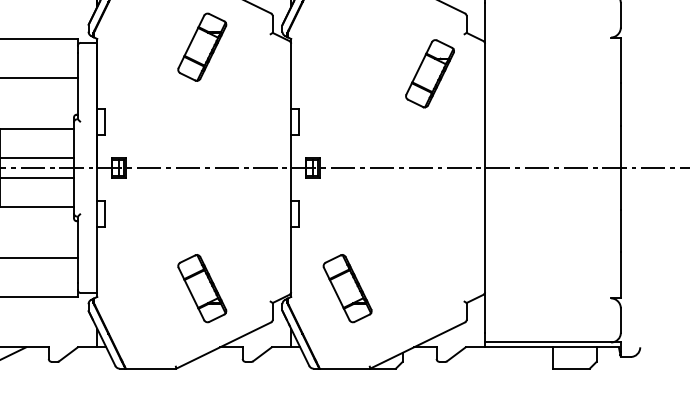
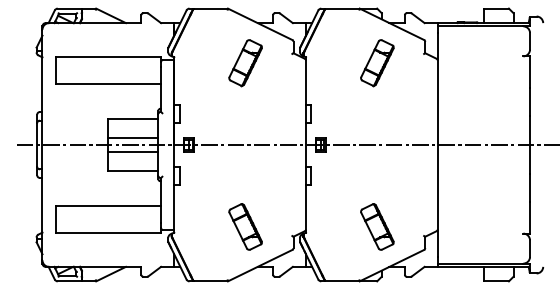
part: (430, 74) -> (377, 63), moved
part: (347, 287) -> (377, 226), moved

